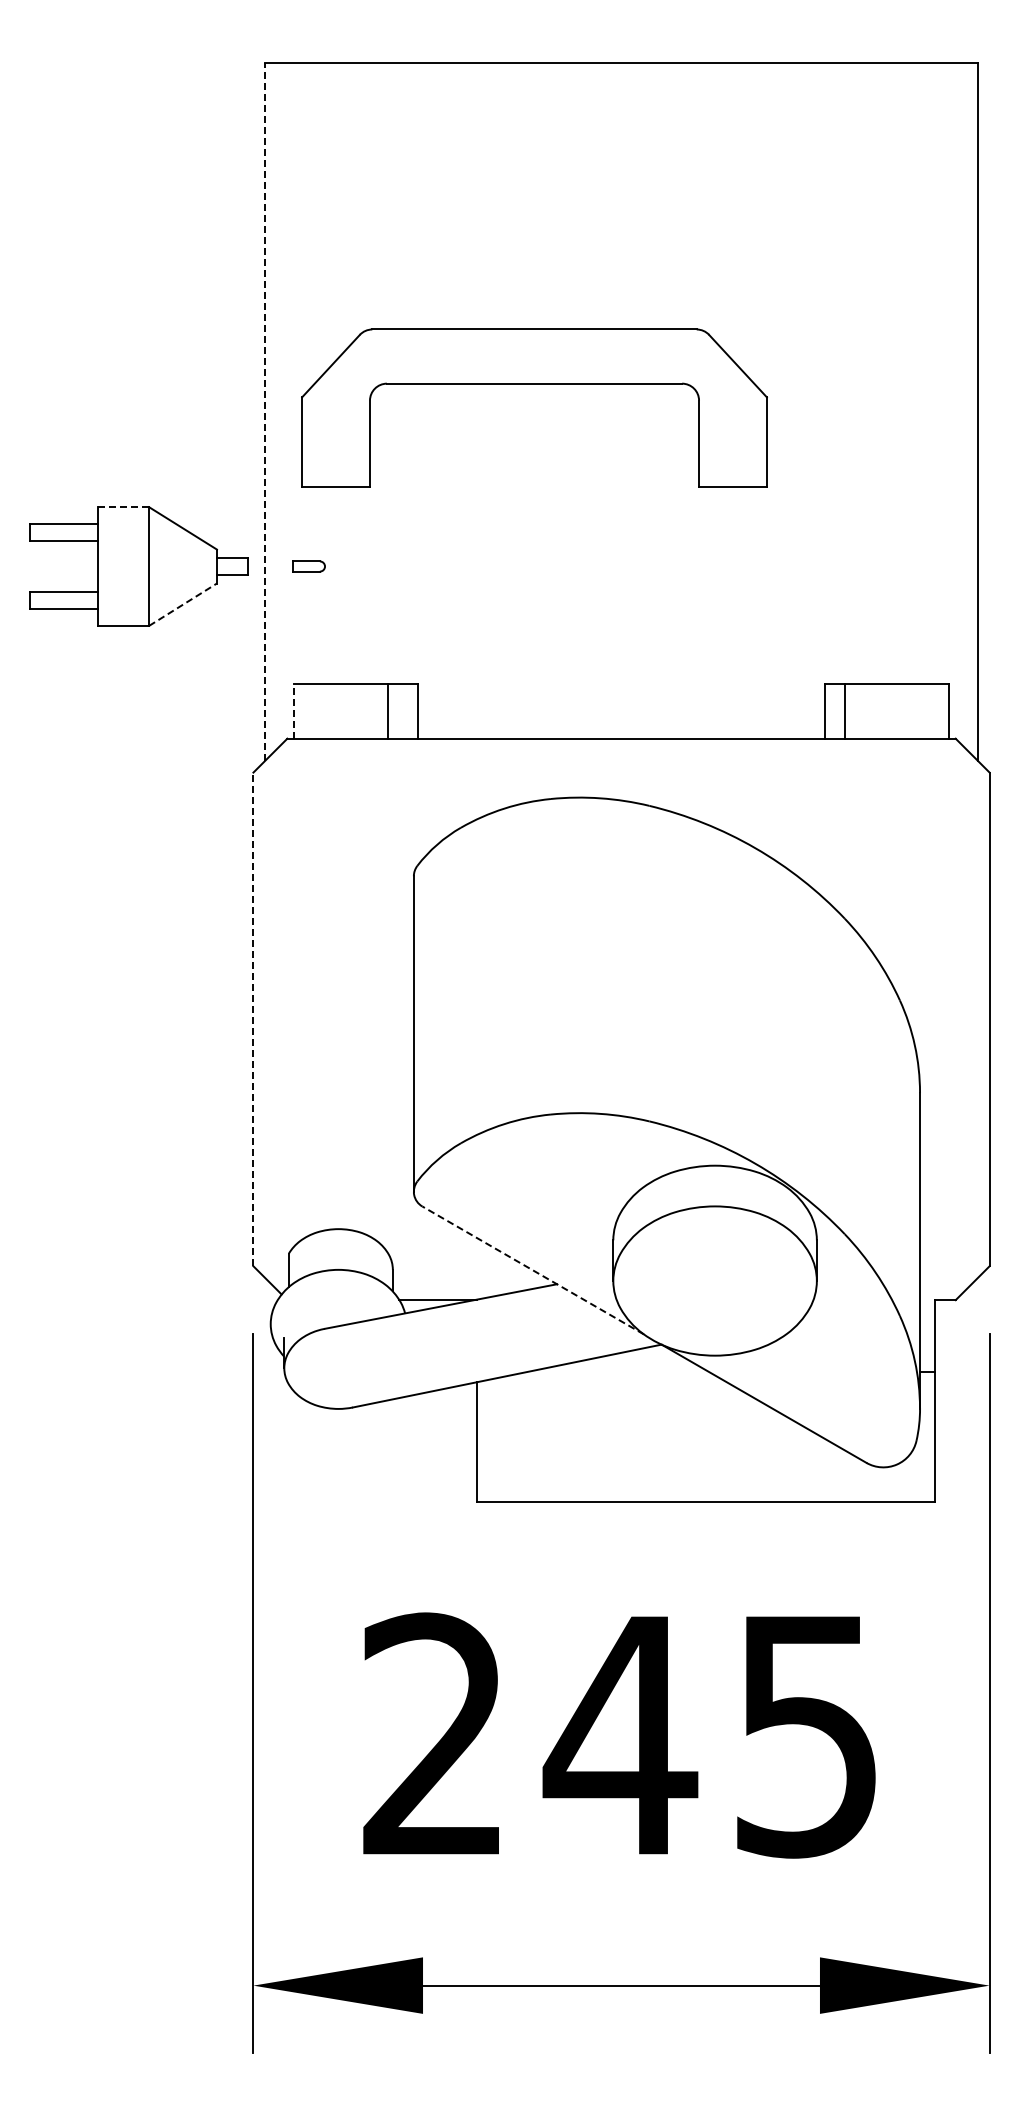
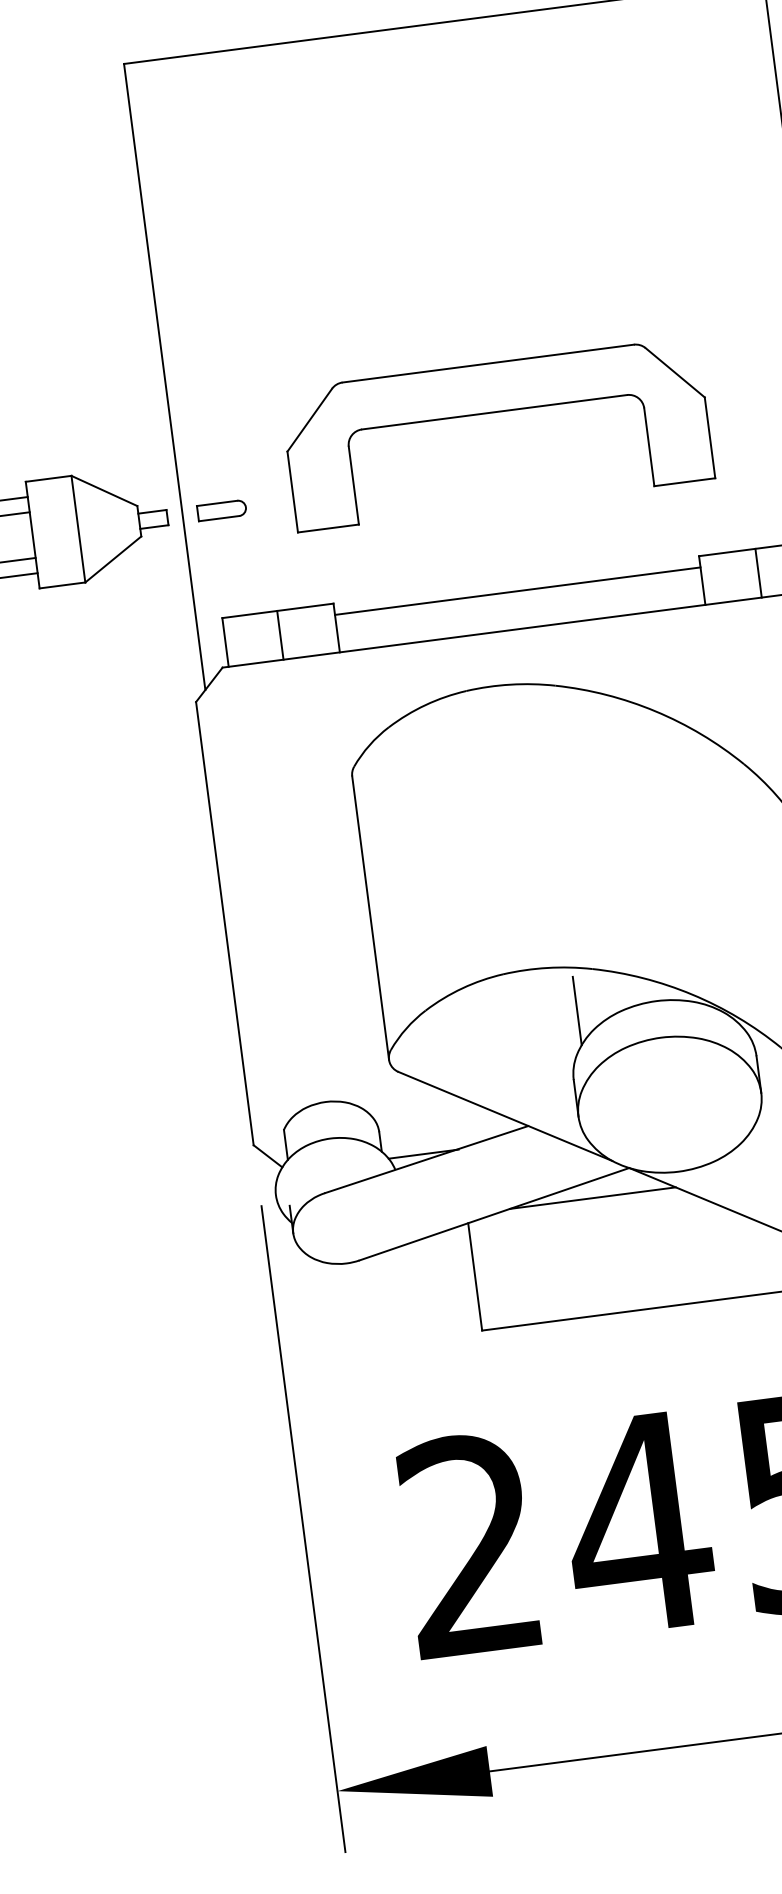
part: (534, 384) -> (494, 413), moved
line: (265, 412) -> (164, 377), dashed -> solid
line: (124, 507) -> (49, 479), dashed -> solid
part: (308, 566) -> (221, 510), size x1.67
line: (183, 604) -> (113, 559), dashed -> solid
line: (621, 696) -> (517, 590), added
line: (294, 711) -> (225, 642), dashed -> solid
line: (388, 711) -> (280, 635), moved
line: (844, 711) -> (758, 573), moved
line: (253, 1019) -> (224, 923), dashed -> solid
line: (626, 1165) -> (576, 1011), added
line: (533, 1270) -> (505, 1116), dashed -> solid
line: (617, 1372) -> (592, 1198), added

